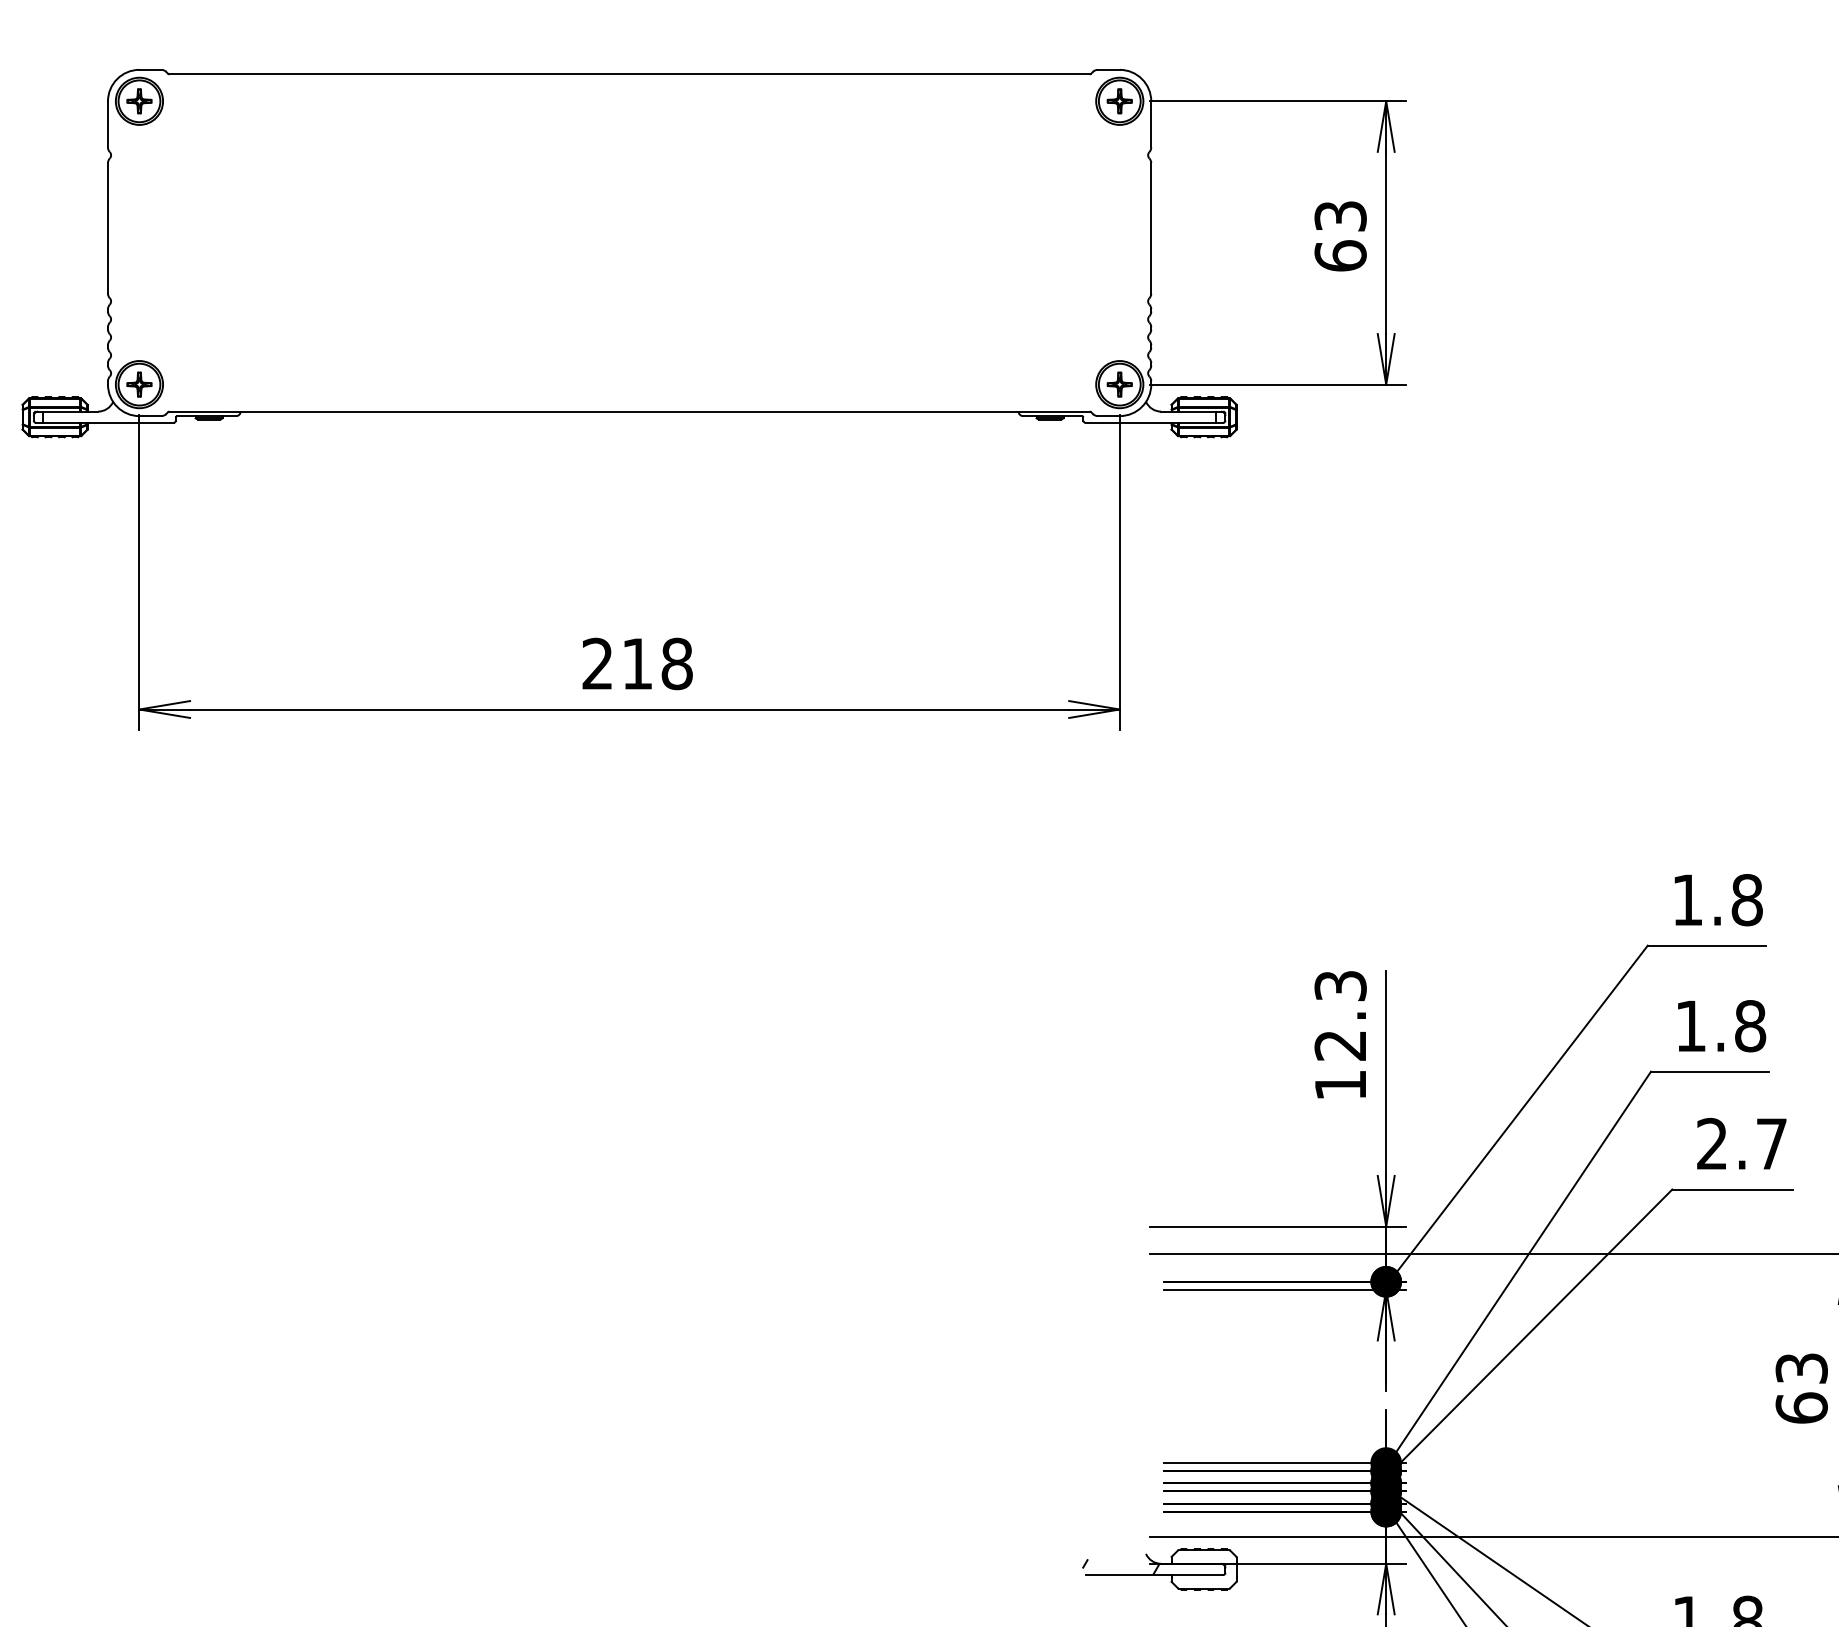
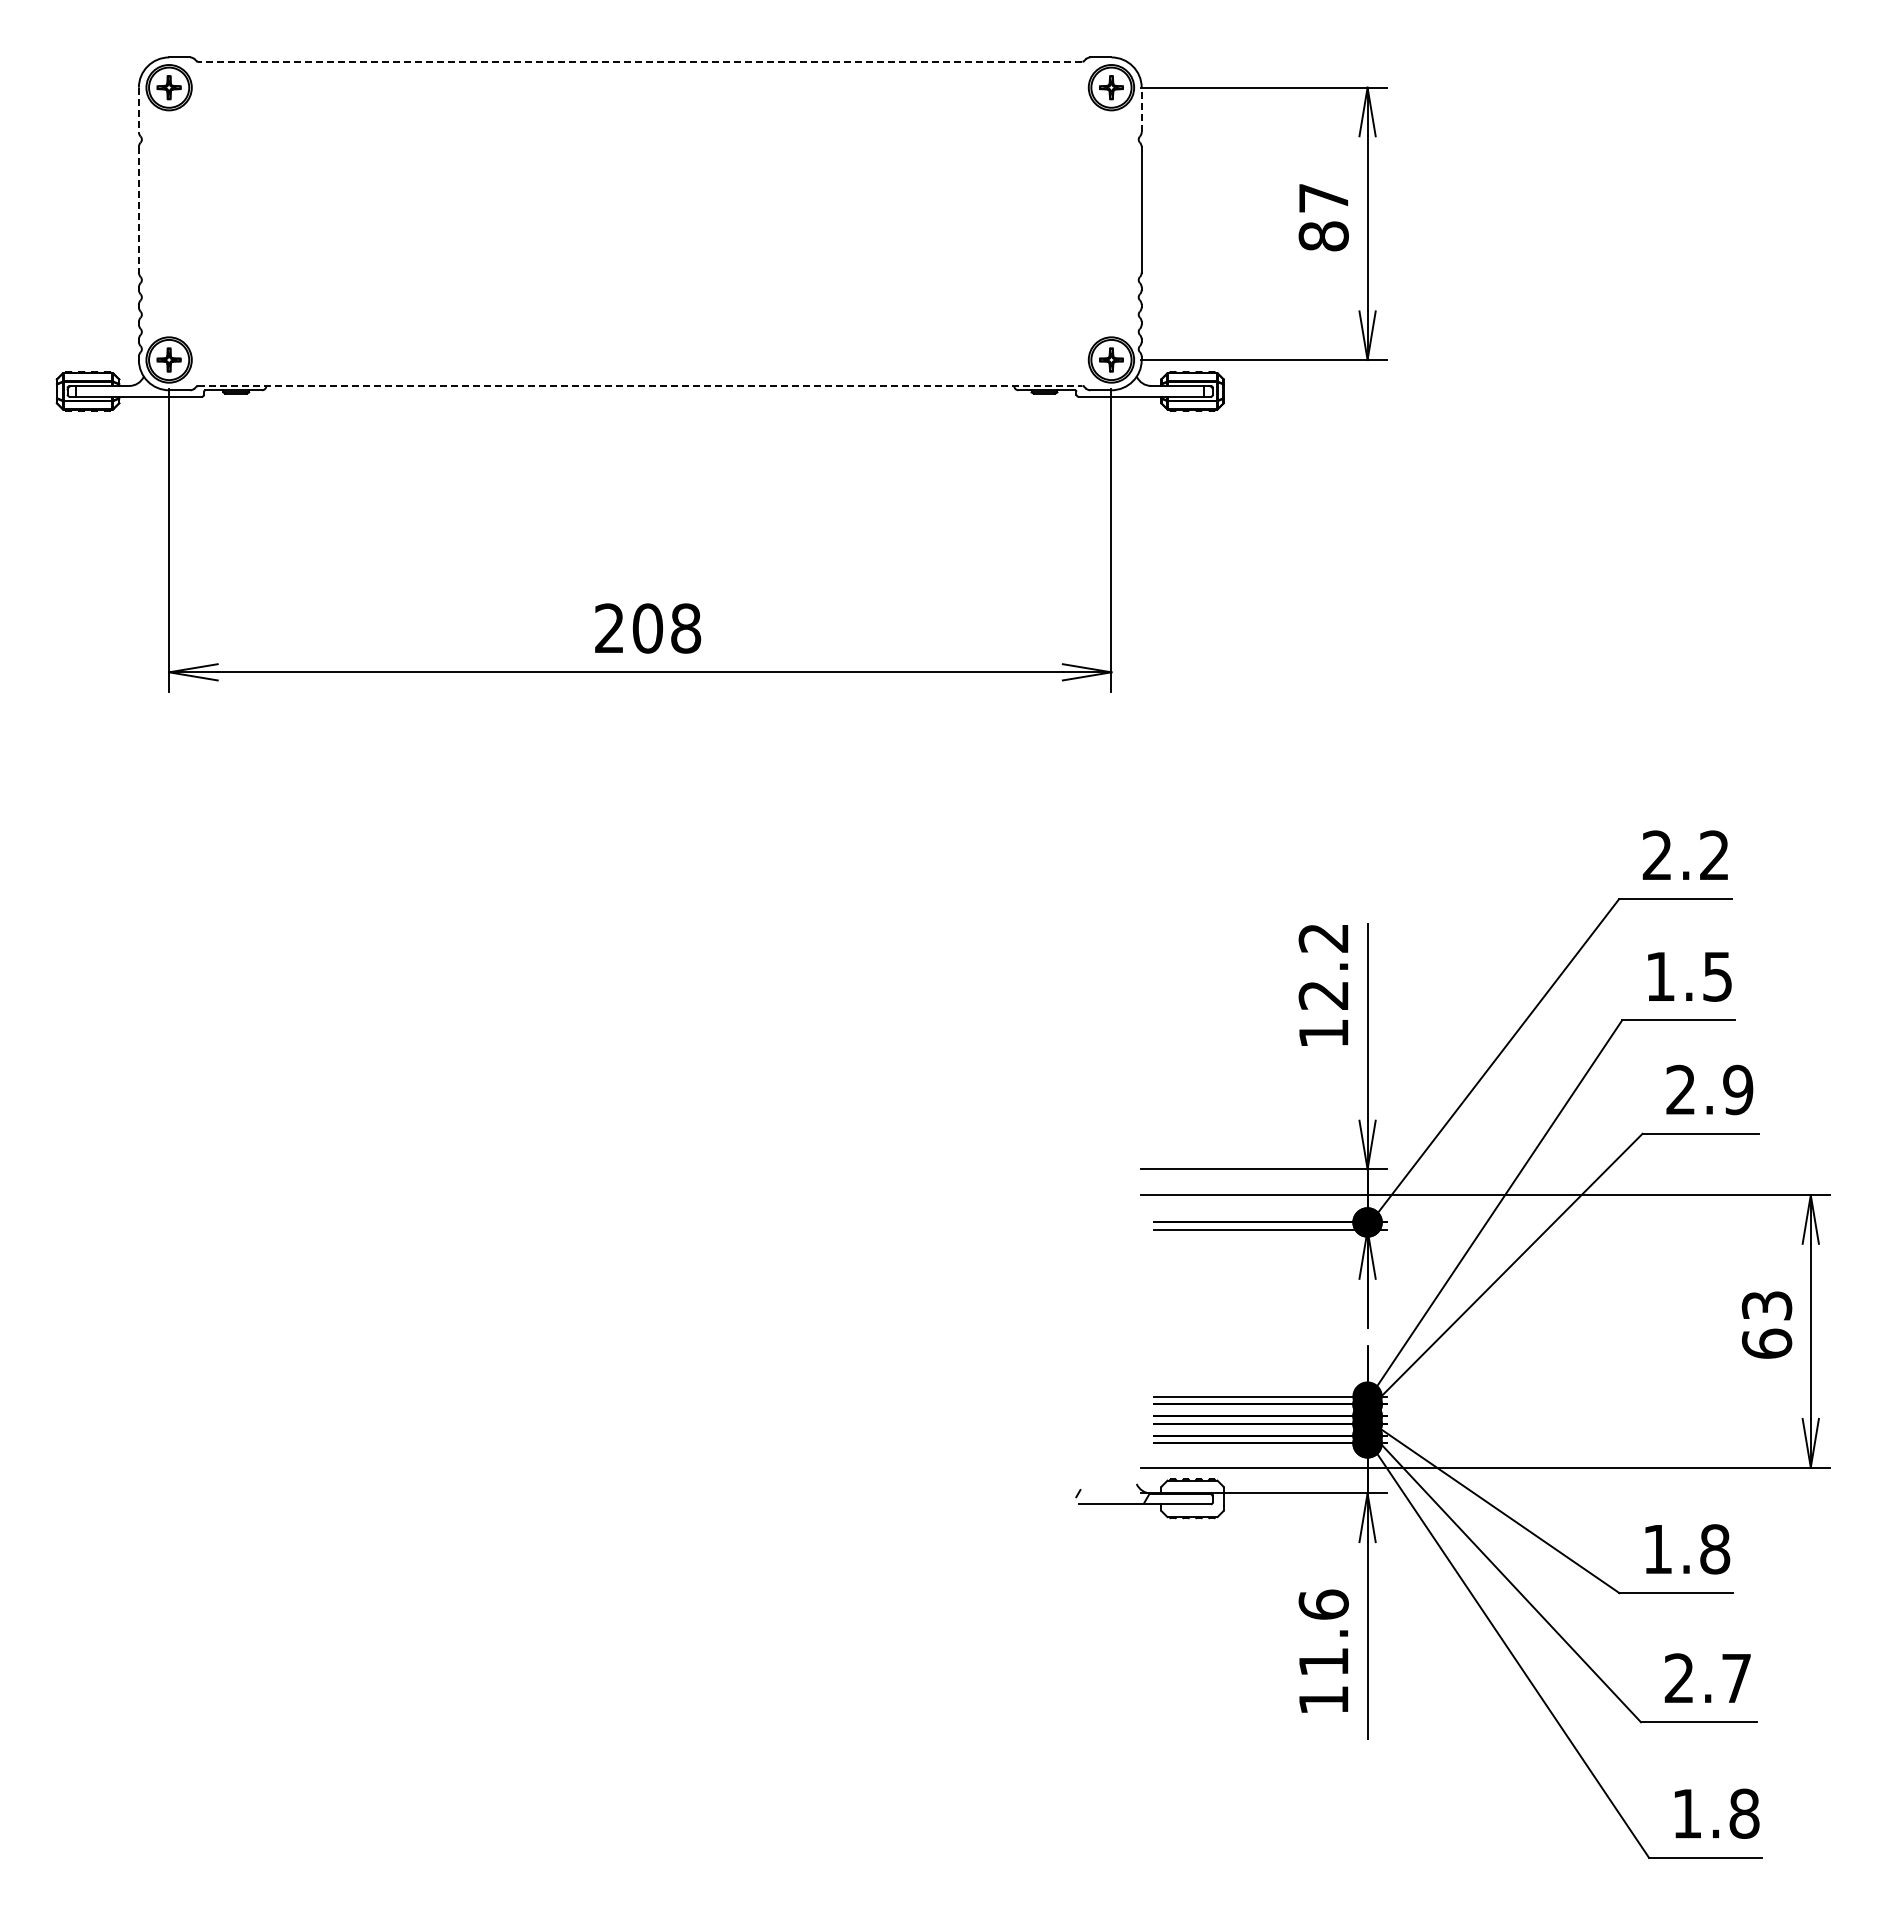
line: (628, 74) -> (639, 61), solid -> dashed
line: (1151, 124) -> (1141, 109), solid -> dashed
line: (107, 125) -> (138, 110), solid -> dashed
line: (107, 228) -> (138, 209), solid -> dashed
text: (1340, 236) -> (1323, 217), 63 -> 87
line: (629, 411) -> (640, 385), solid -> dashed
text: (637, 663) -> (647, 628), 218 -> 208
text: (1716, 900) -> (1685, 855), 1.8 -> 2.2
text: (1340, 985) -> (1323, 937), 12.3 -> 12.2
text: (1750, 1025) -> (1717, 976), 1.8 -> 1.5
text: (1772, 1143) -> (1738, 1089), 2.7 -> 2.9

